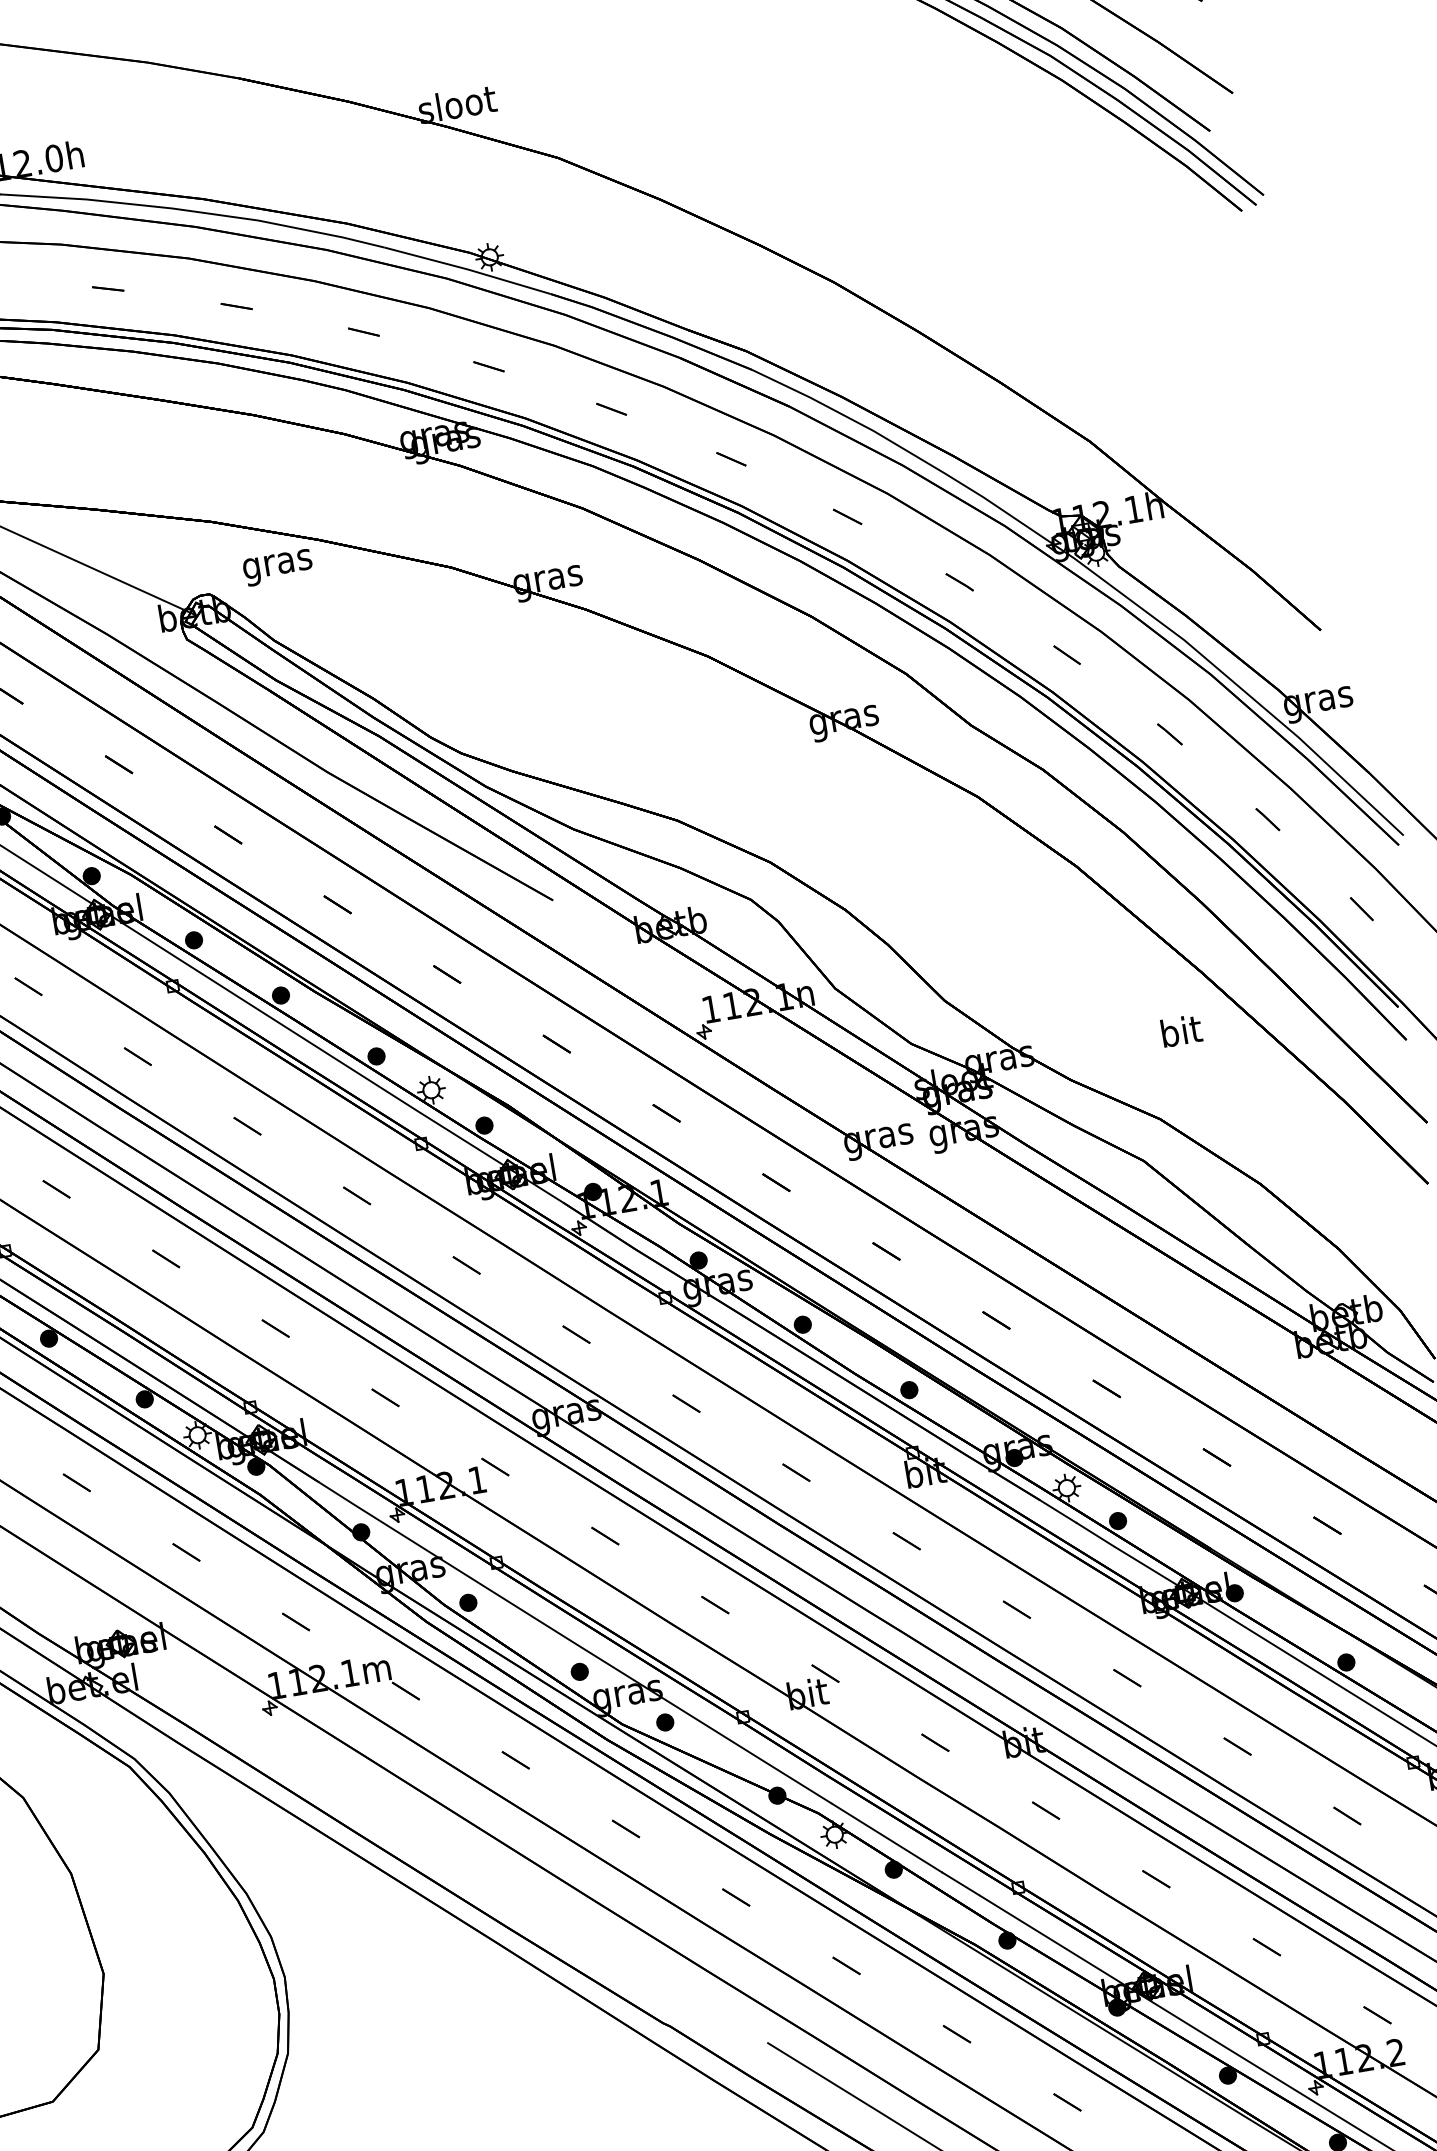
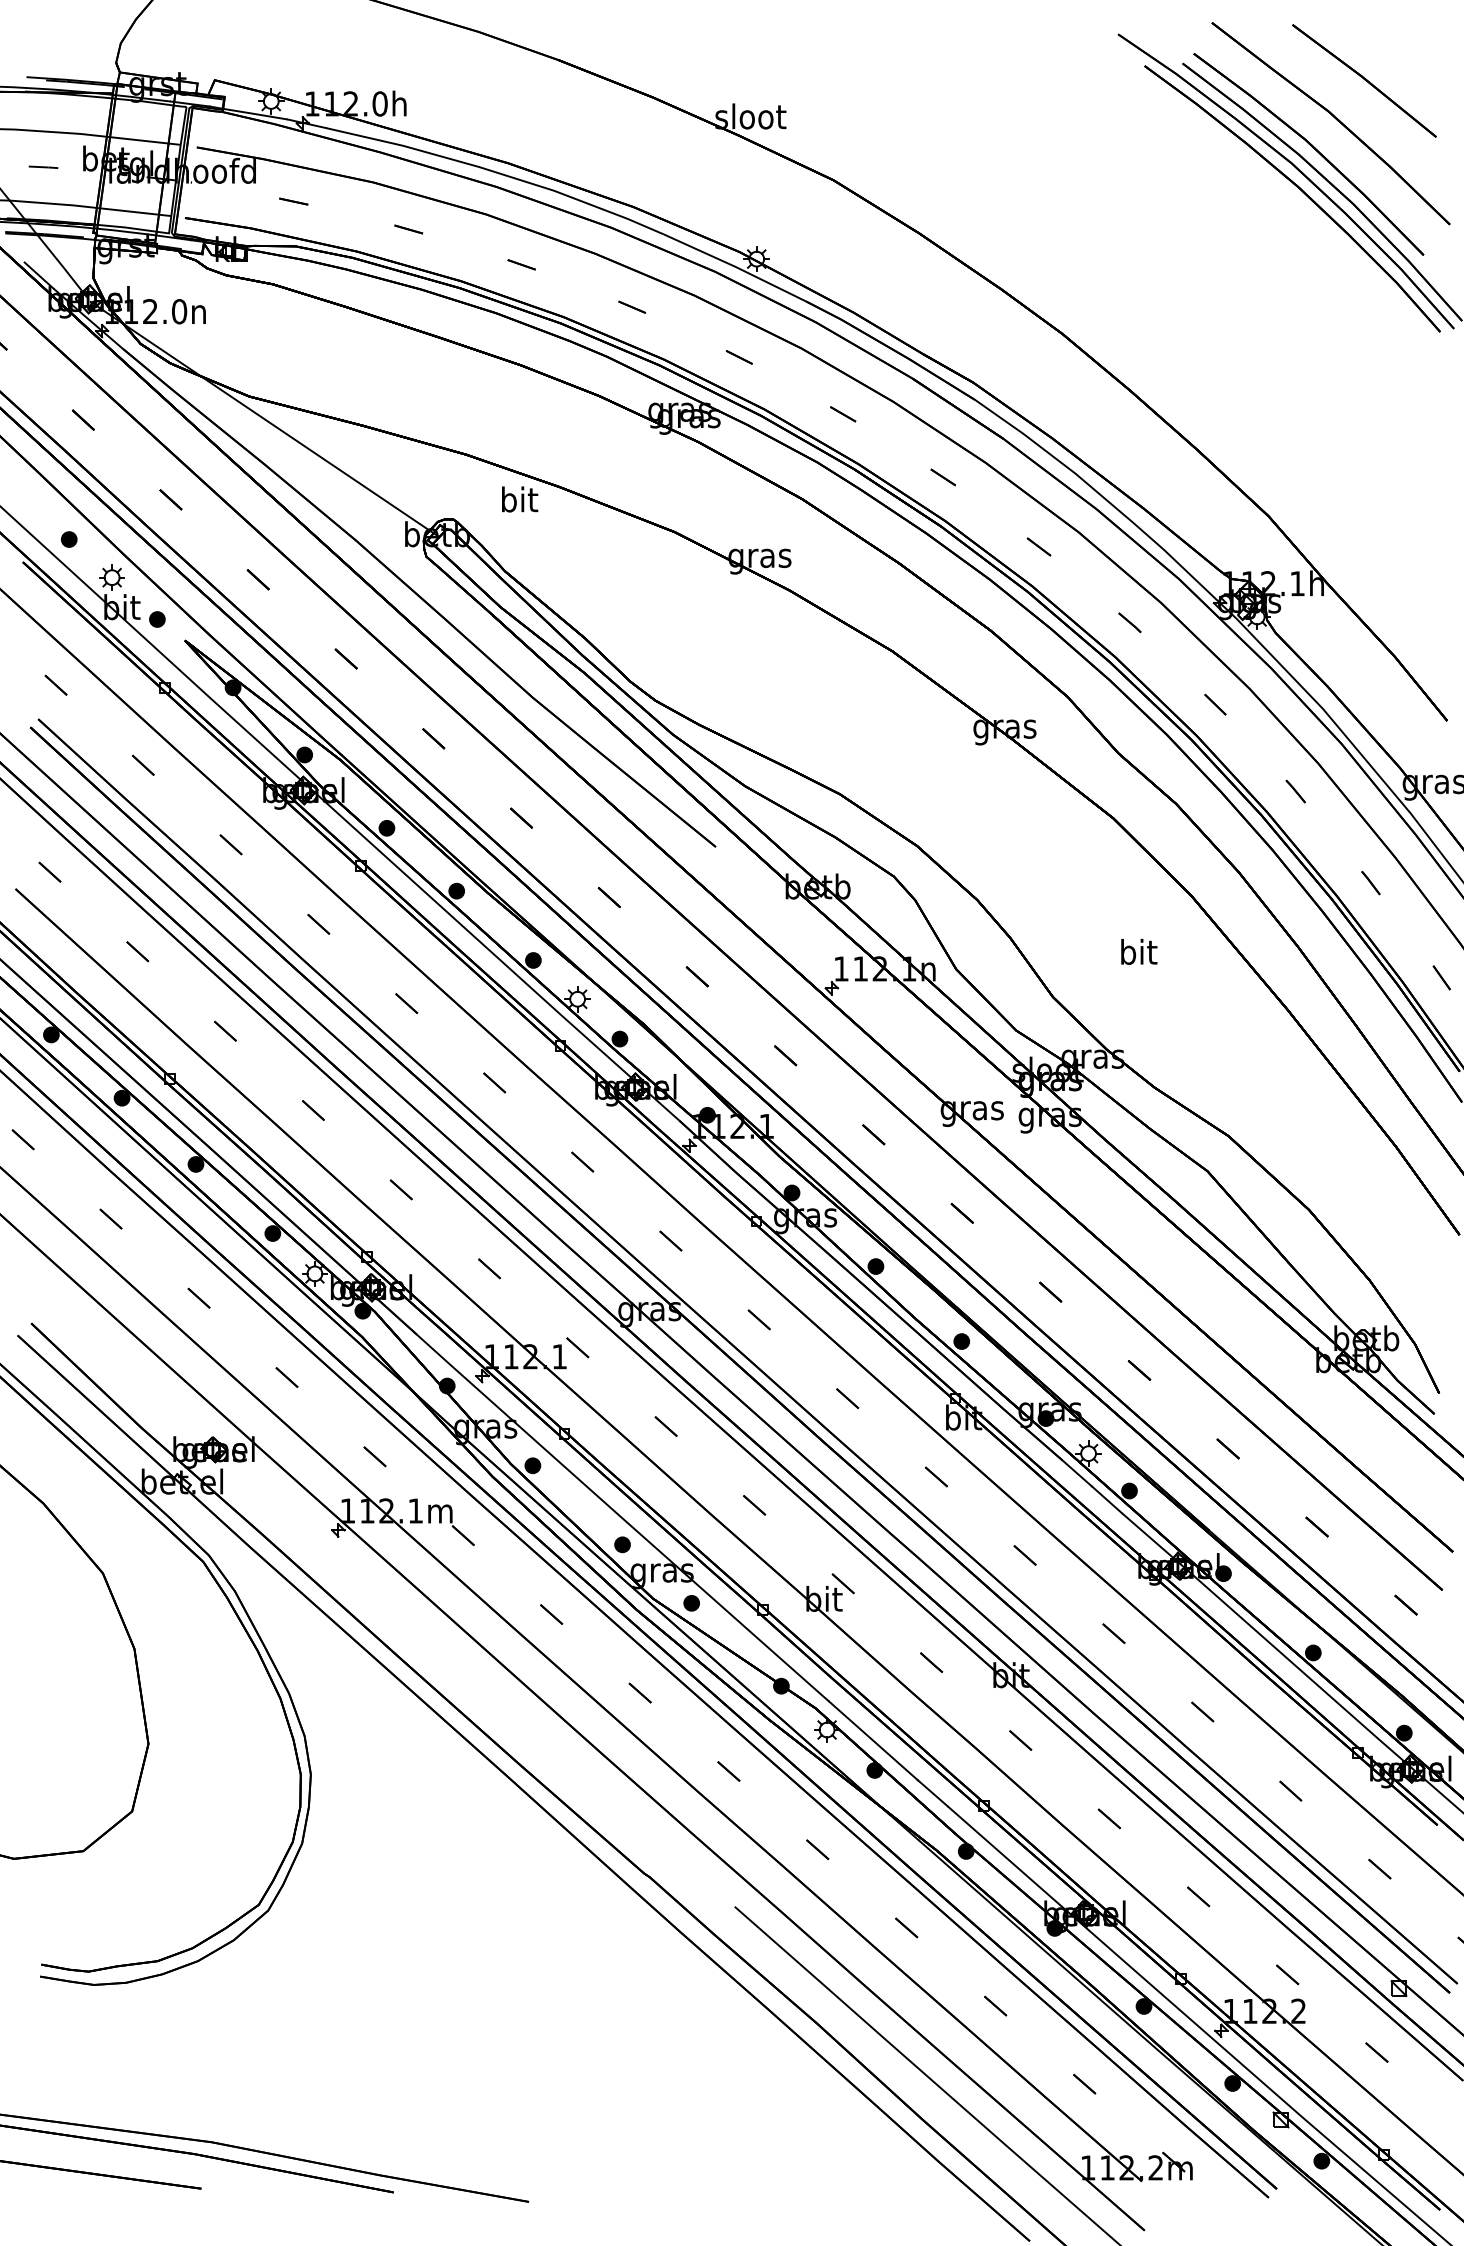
text: (276, 564) -> (518, 502), gras -> bit
text: (1181, 1030) -> (1139, 951), moved

